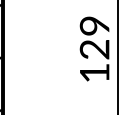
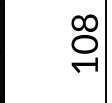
text: (94, 38) -> (84, 34), 129 -> 108

